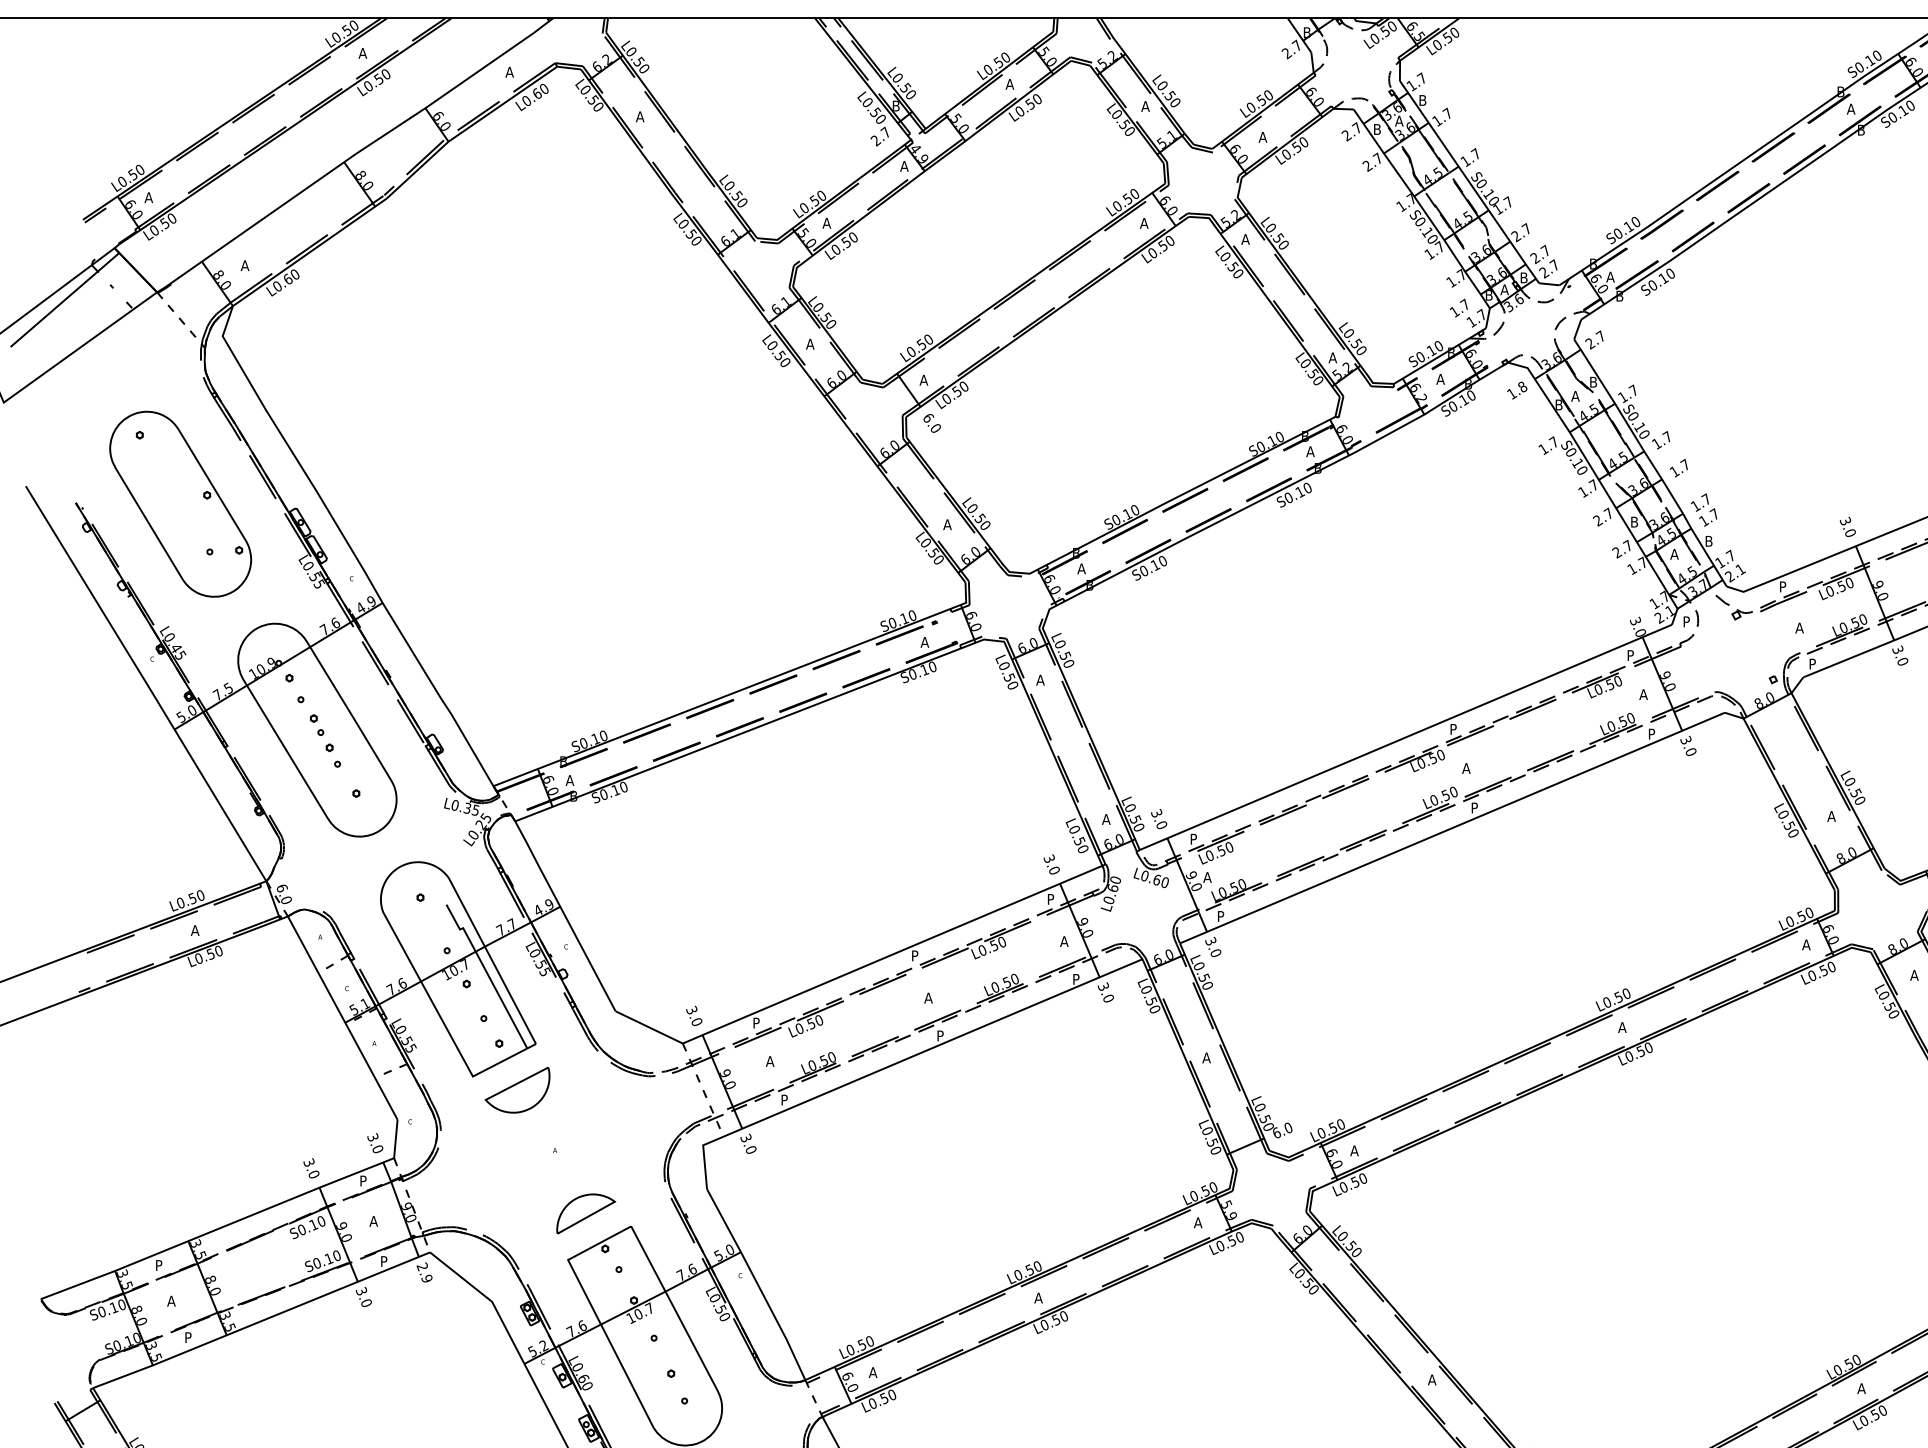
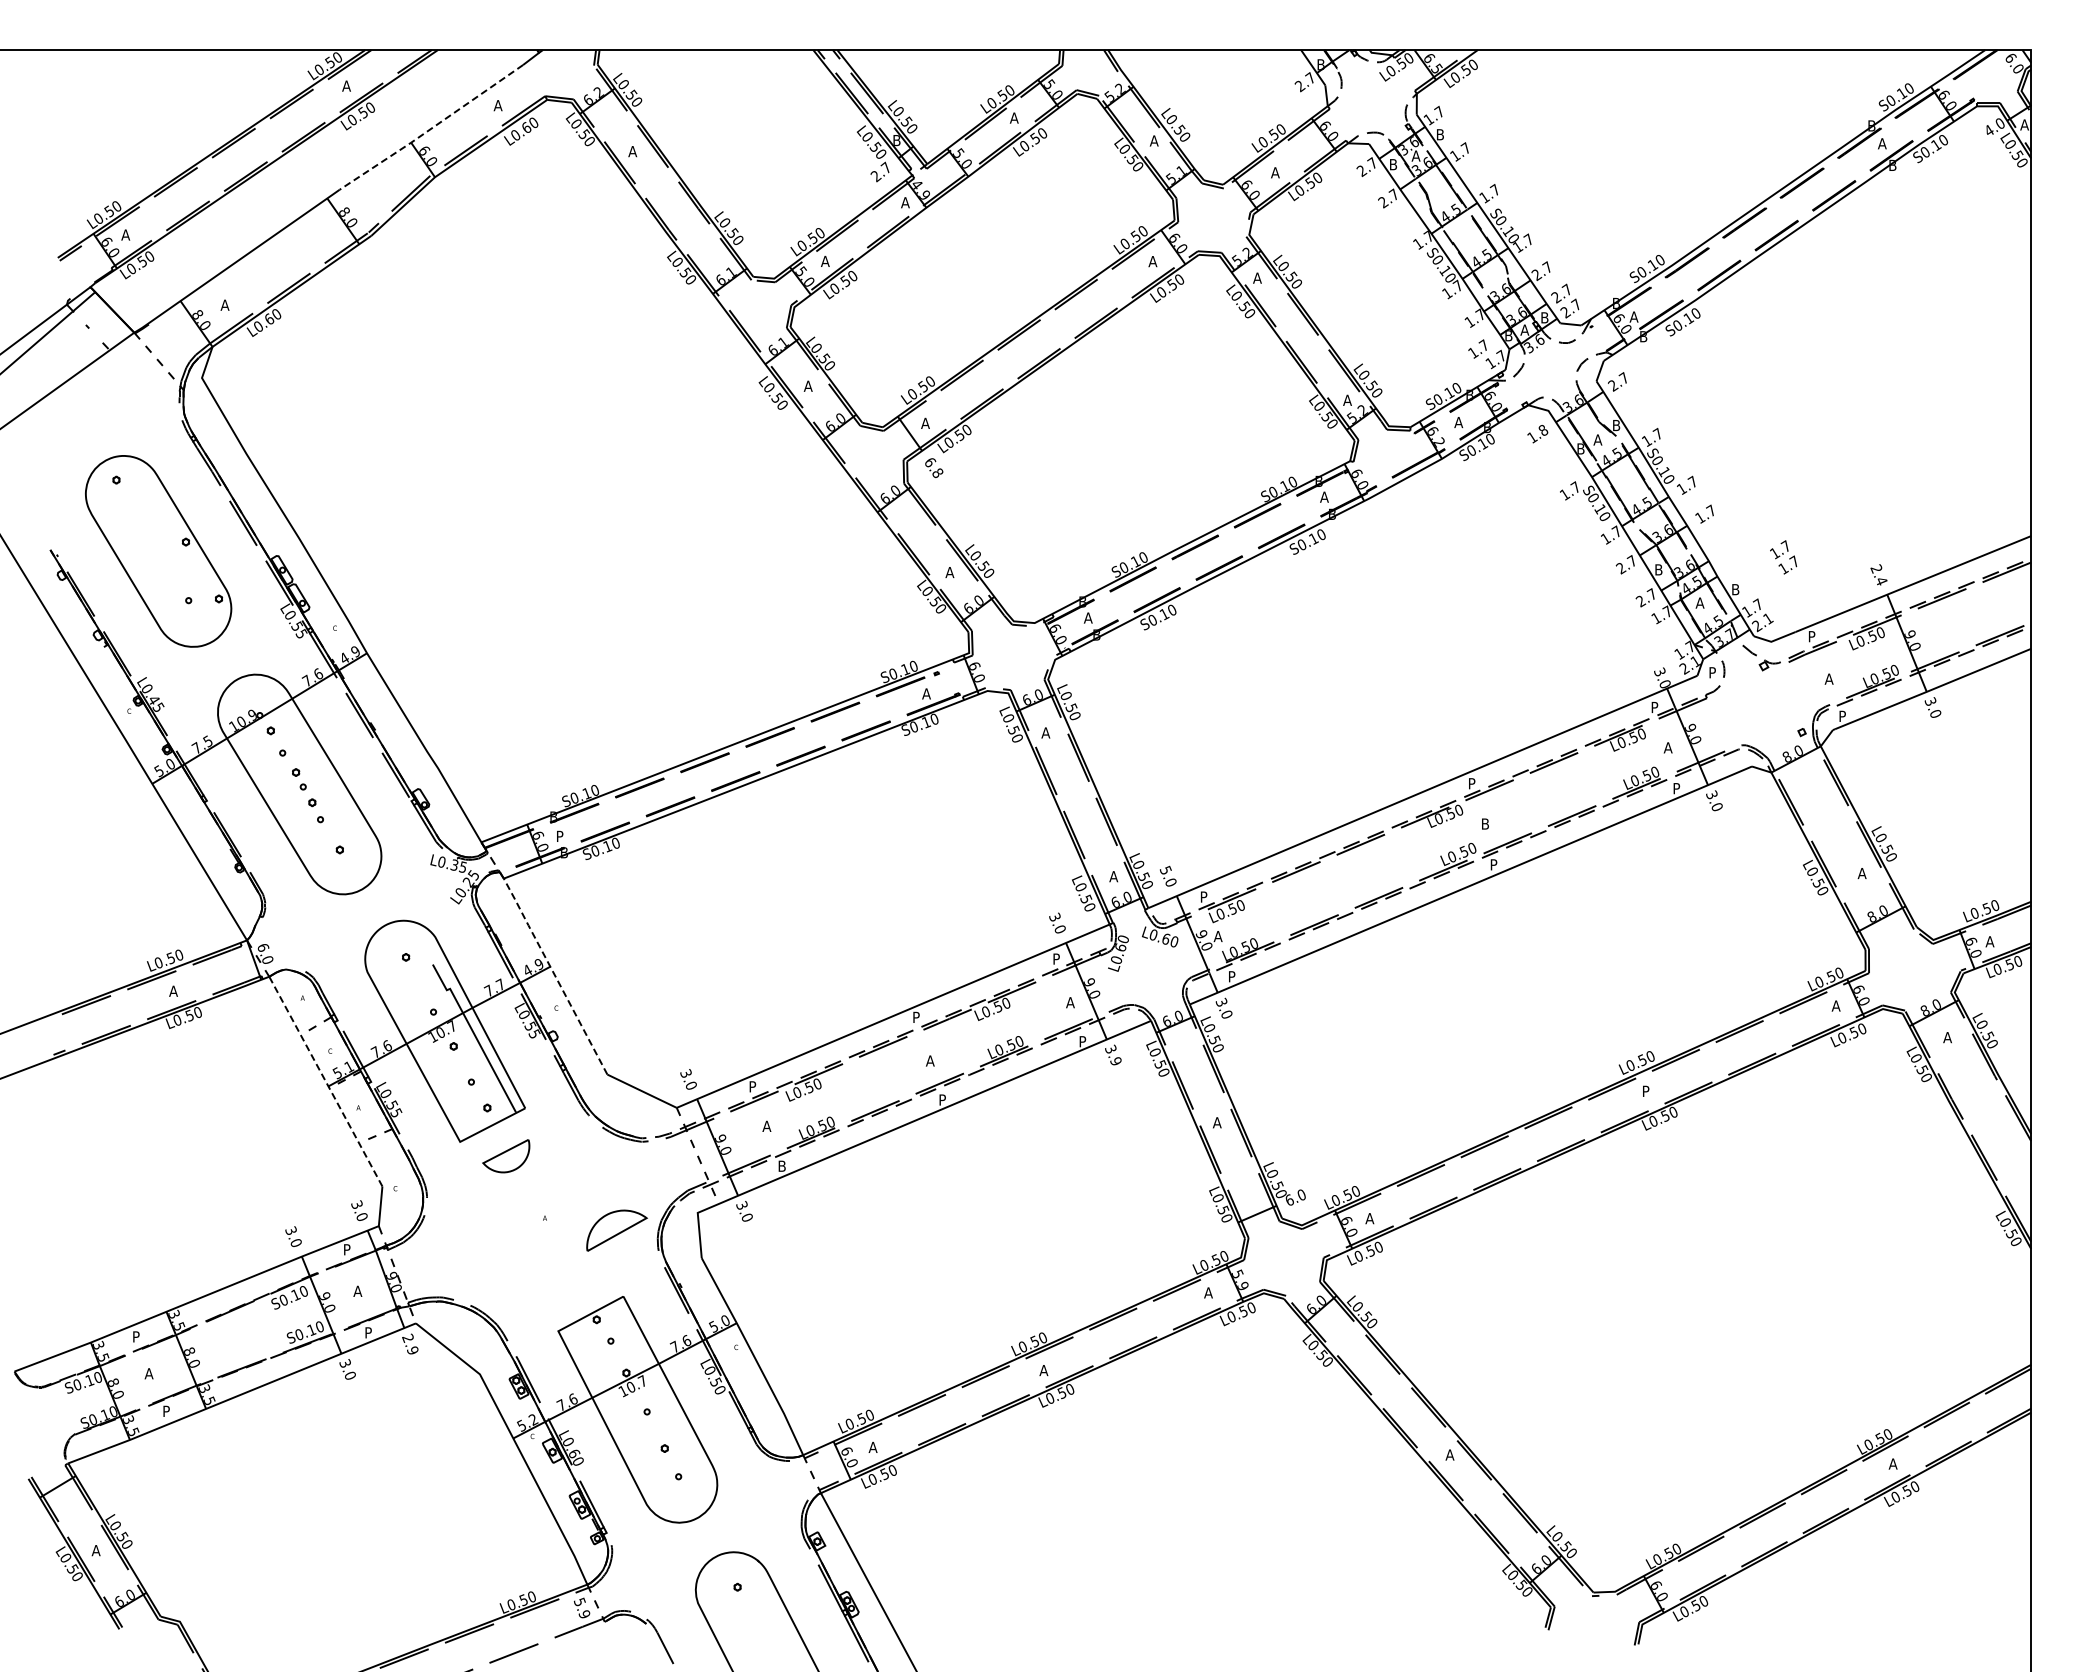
line: (445, 94) -> (431, 128), solid -> dashed
text: (935, 428) -> (937, 473), 6.0 -> 6.8
text: (1703, 510) -> (1783, 557), moved
text: (1847, 526) -> (1878, 574), 3.0 -> 2.4
text: (1465, 767) -> (1484, 823), A -> B
text: (569, 779) -> (559, 835), A -> P
text: (1157, 813) -> (1166, 870), 3.0 -> 5.0
line: (564, 914) -> (554, 974), solid -> dashed
text: (1107, 998) -> (1115, 1061), 3.0 -> 3.9
line: (342, 1017) -> (325, 1081), solid -> dashed
text: (1621, 1026) -> (1645, 1090), A -> P
part: (517, 1090) -> (506, 1156), size x0.7
text: (785, 1099) -> (782, 1165), P -> B
part: (585, 1213) -> (616, 1230), moved

